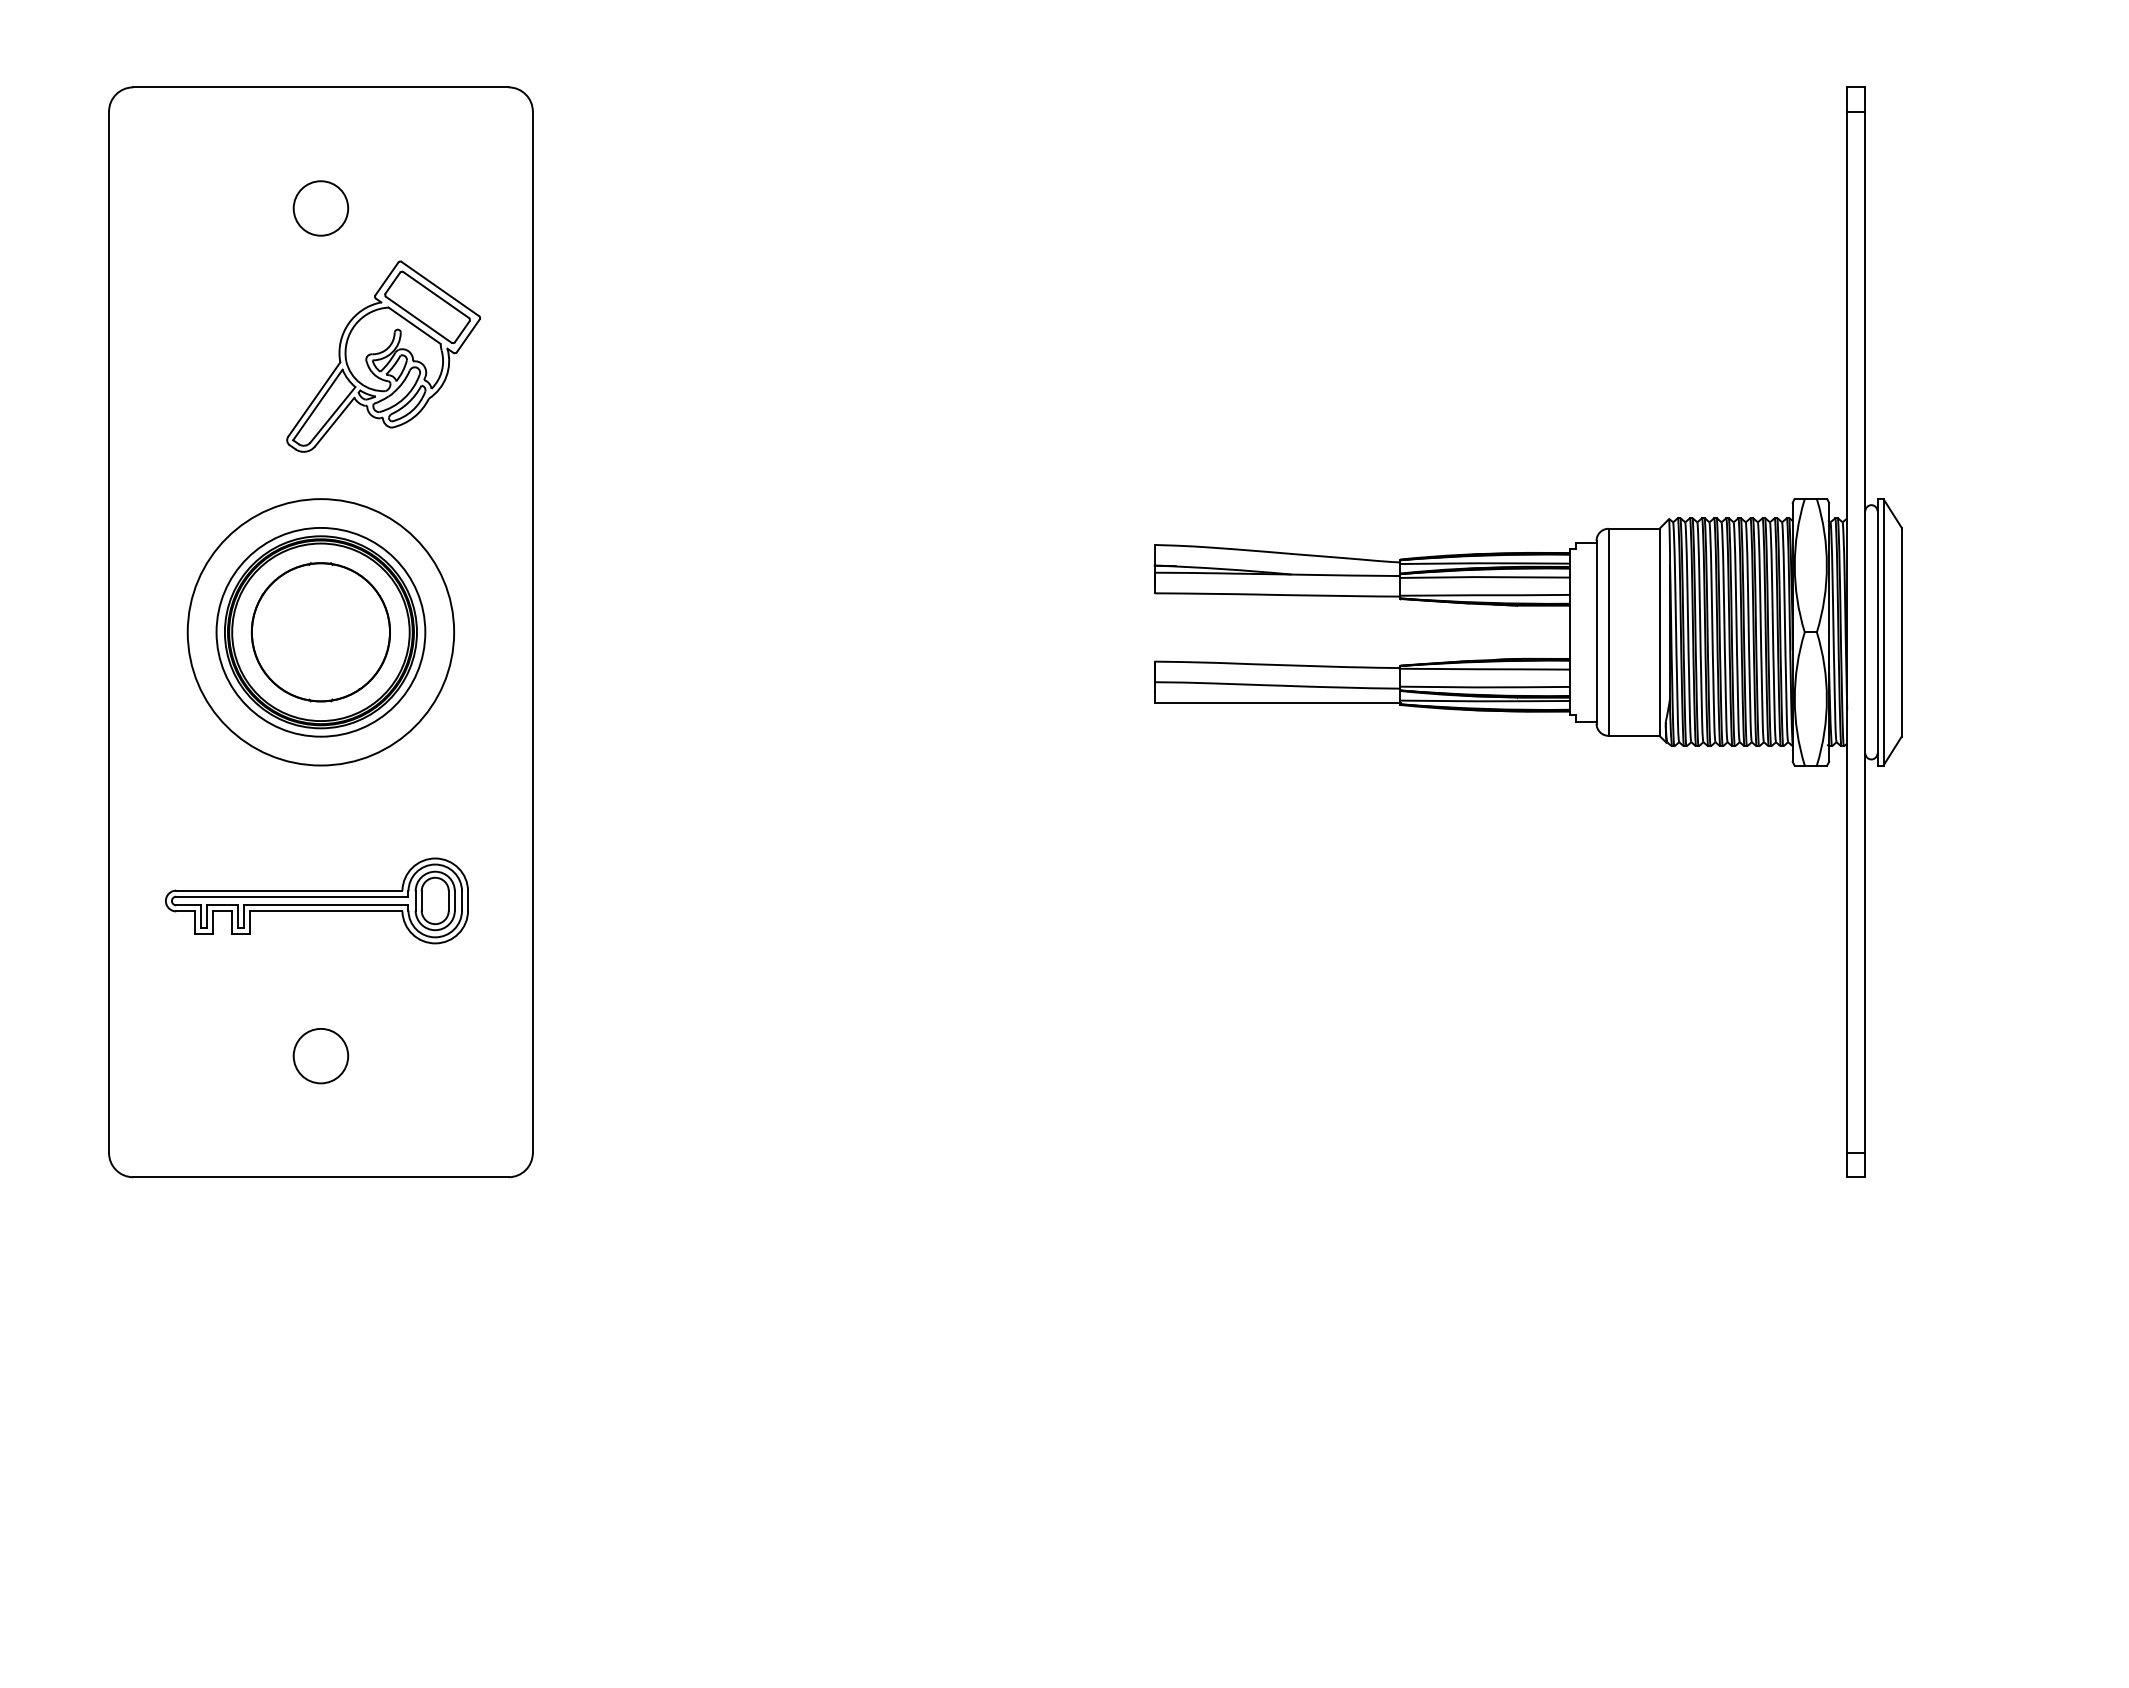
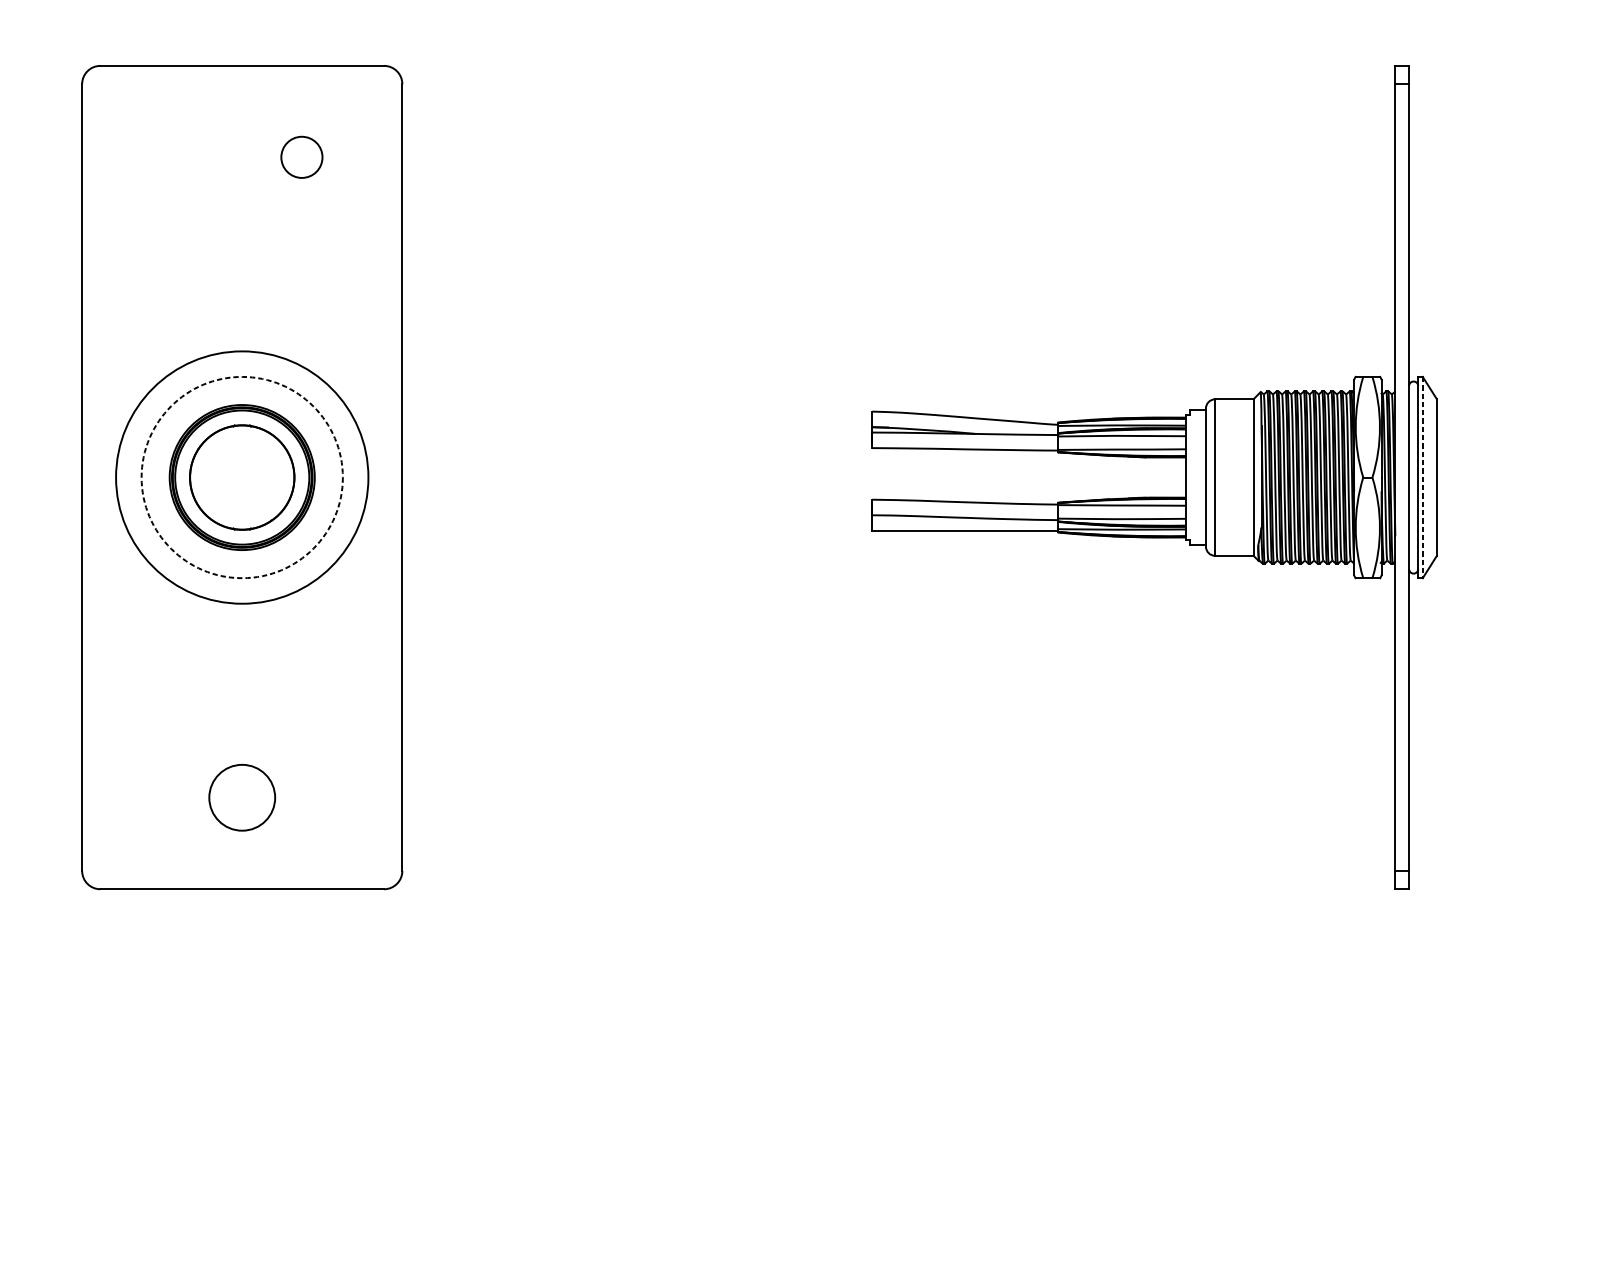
circle: (320, 208) -> (301, 157), moved
part: (383, 356) -> (289, 269), removed
circle: (320, 631) -> (241, 476), size x1.6
circle: (320, 632) -> (241, 477), solid -> dashed
line: (1883, 632) -> (1422, 477), solid -> dashed
part: (316, 900) -> (238, 680), removed
circle: (320, 1055) -> (241, 797), size x1.6

